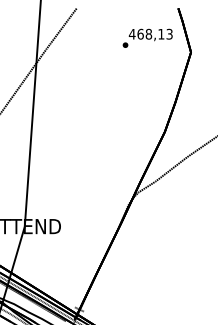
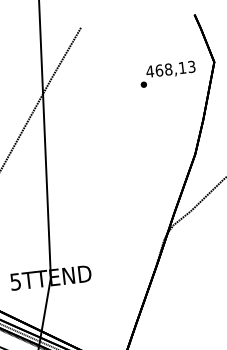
text: (147, 37) -> (167, 73), moved

